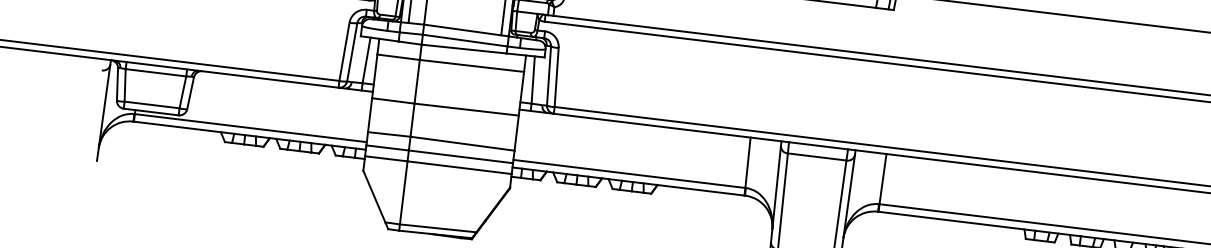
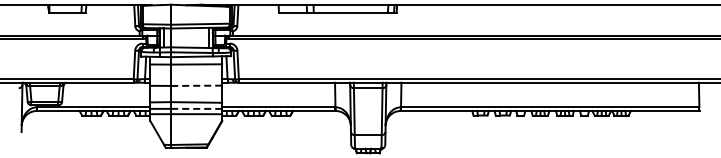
line: (468, 109) -> (197, 85), solid -> dashed
line: (462, 156) -> (197, 108), solid -> dashed

